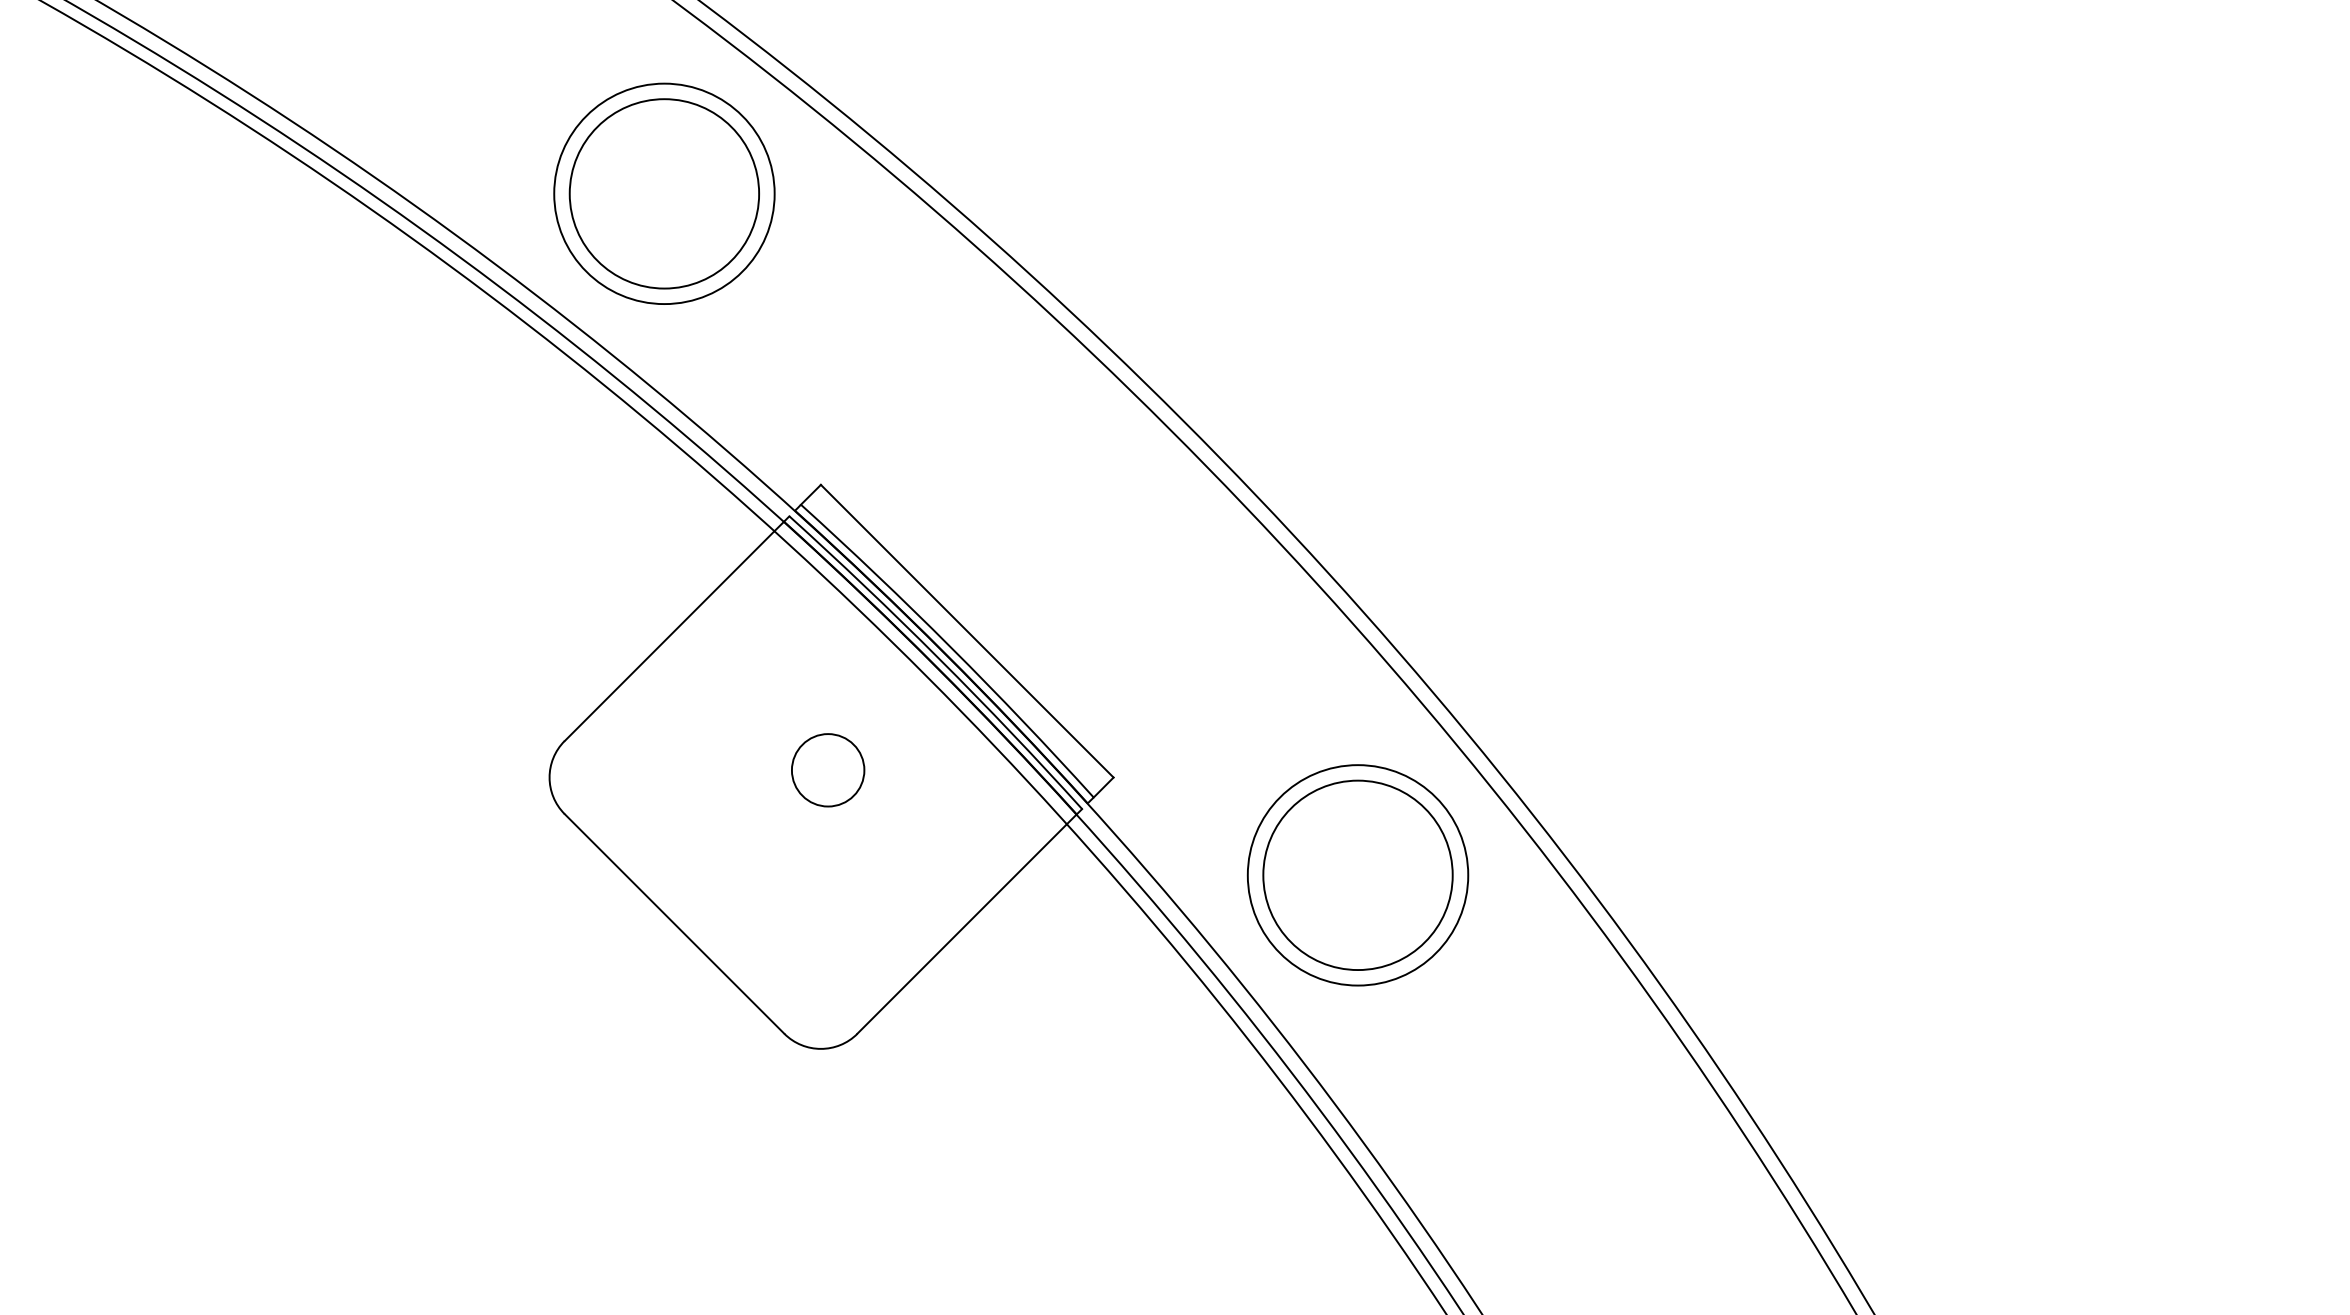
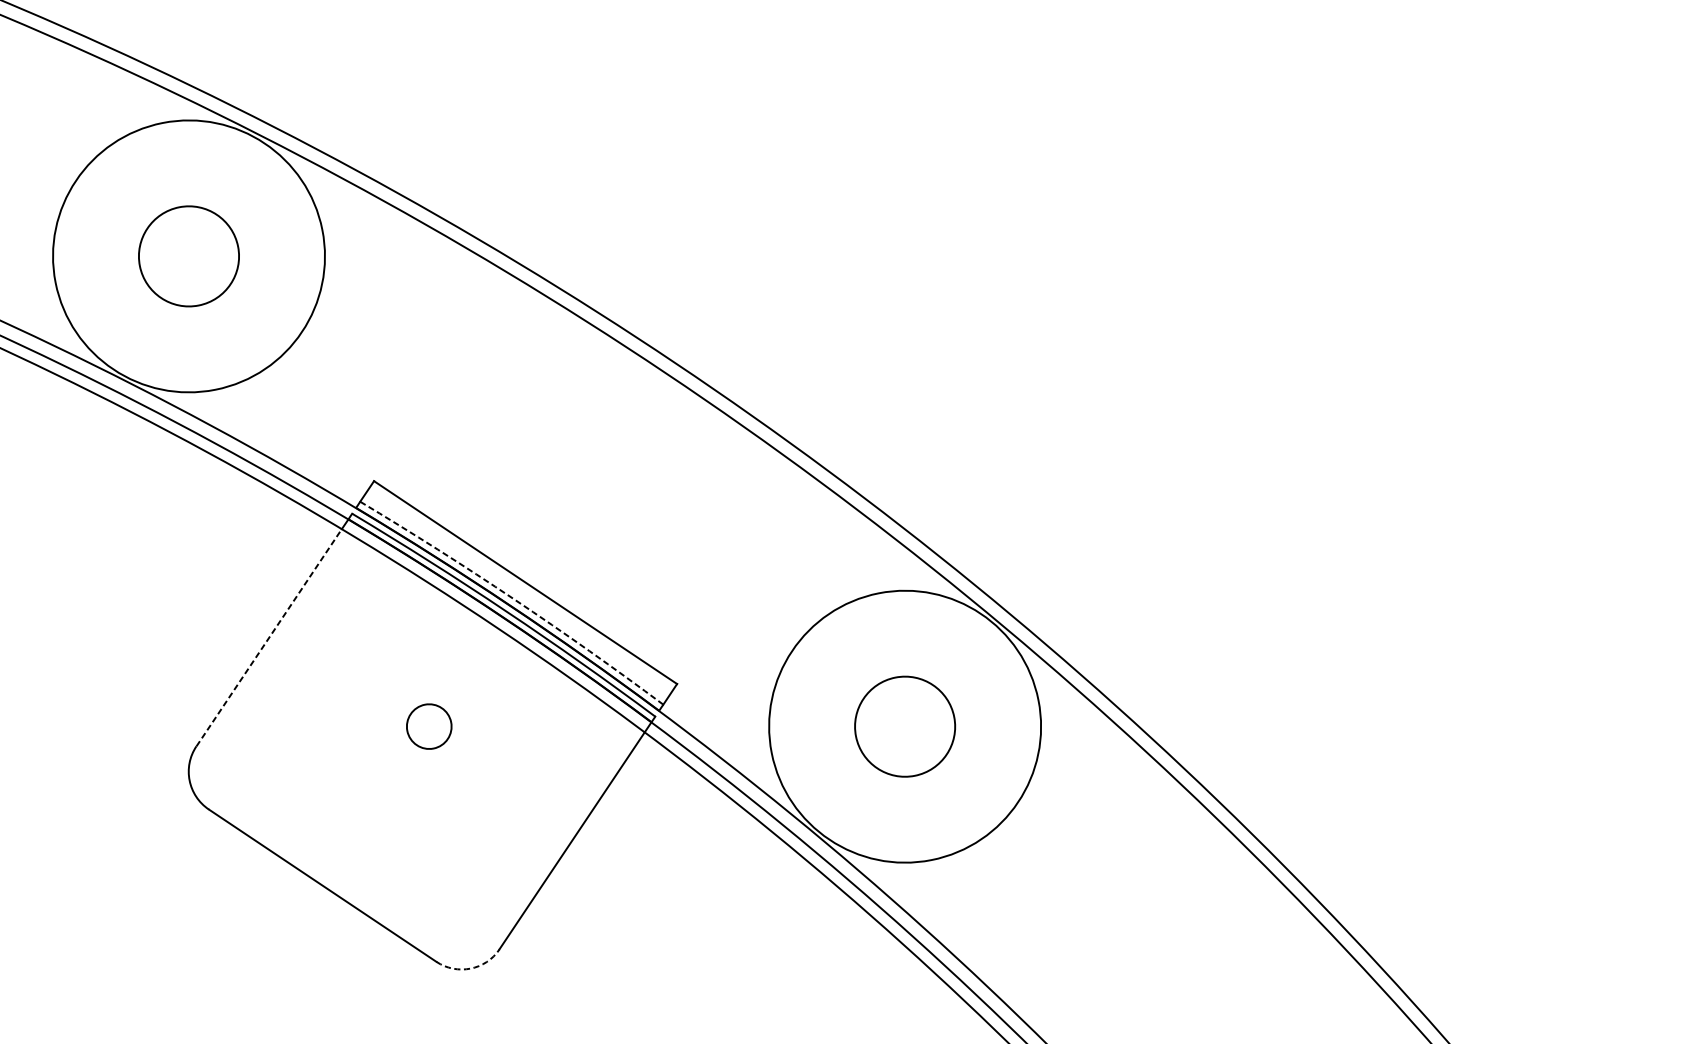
circle: (664, 193) -> (189, 256), size x0.6
circle: (664, 193) -> (189, 256), size x1.4
line: (669, 635) -> (268, 637), solid -> dashed
arc: (951, 647) -> (514, 599), solid -> dashed
circle: (828, 770) -> (429, 726), size x0.7
circle: (1357, 875) -> (904, 726), size x0.6
circle: (1357, 875) -> (904, 726), size x1.4
arc: (820, 1048) -> (470, 968), solid -> dashed

